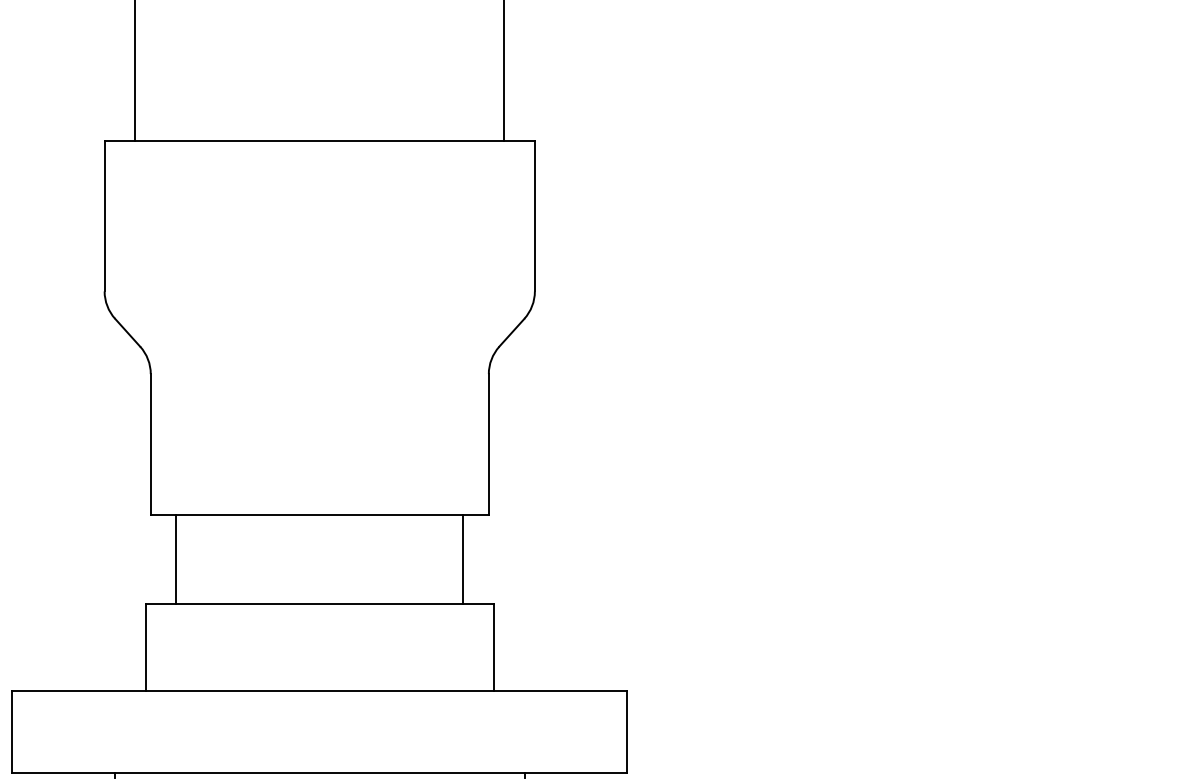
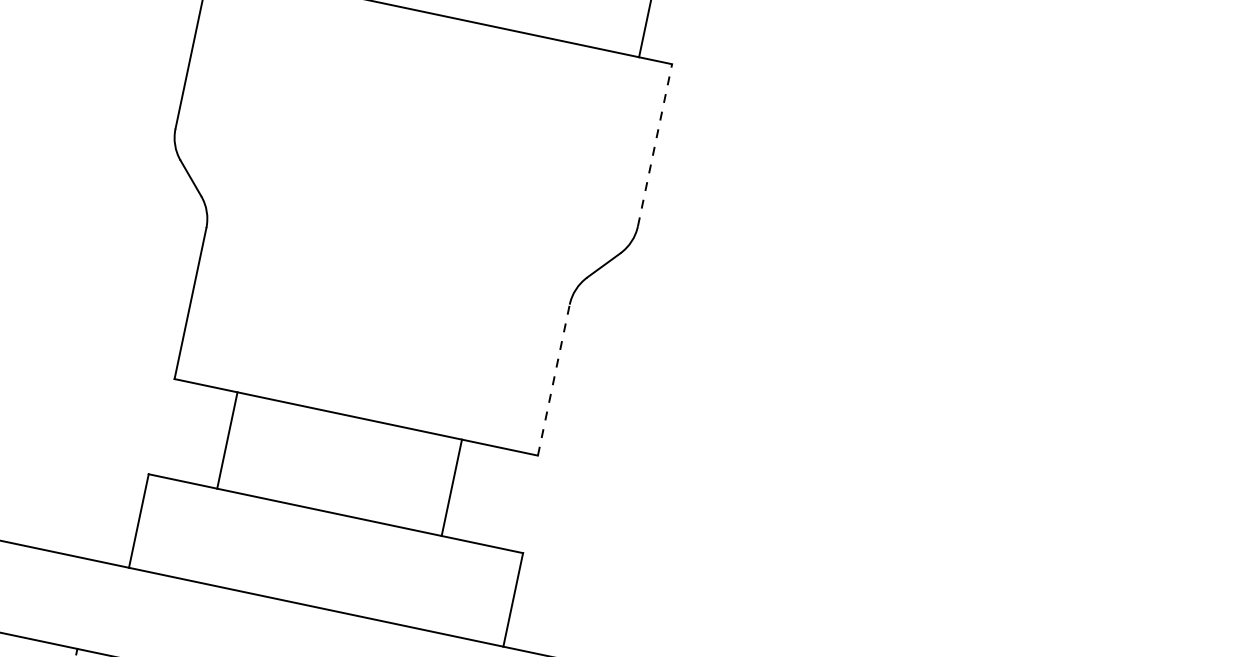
line: (534, 215) -> (654, 144), solid -> dashed
line: (488, 443) -> (553, 379), solid -> dashed
line: (176, 559) -> (227, 440), moved
line: (463, 559) -> (452, 487), moved

